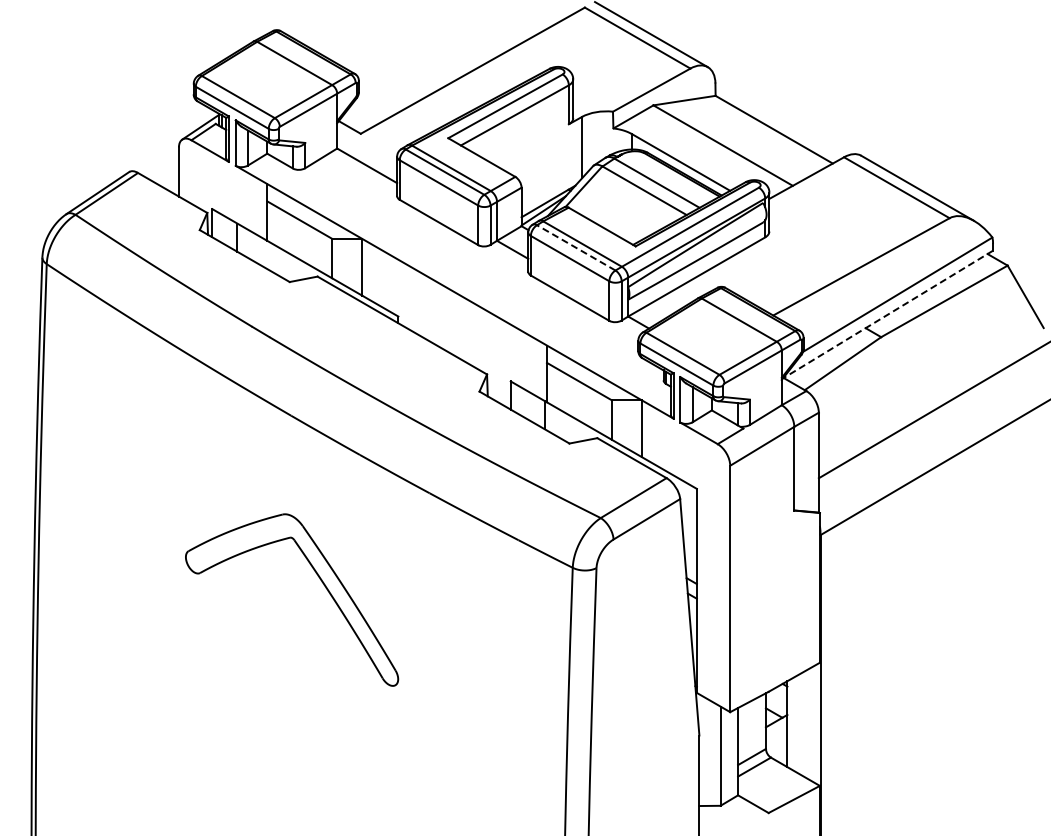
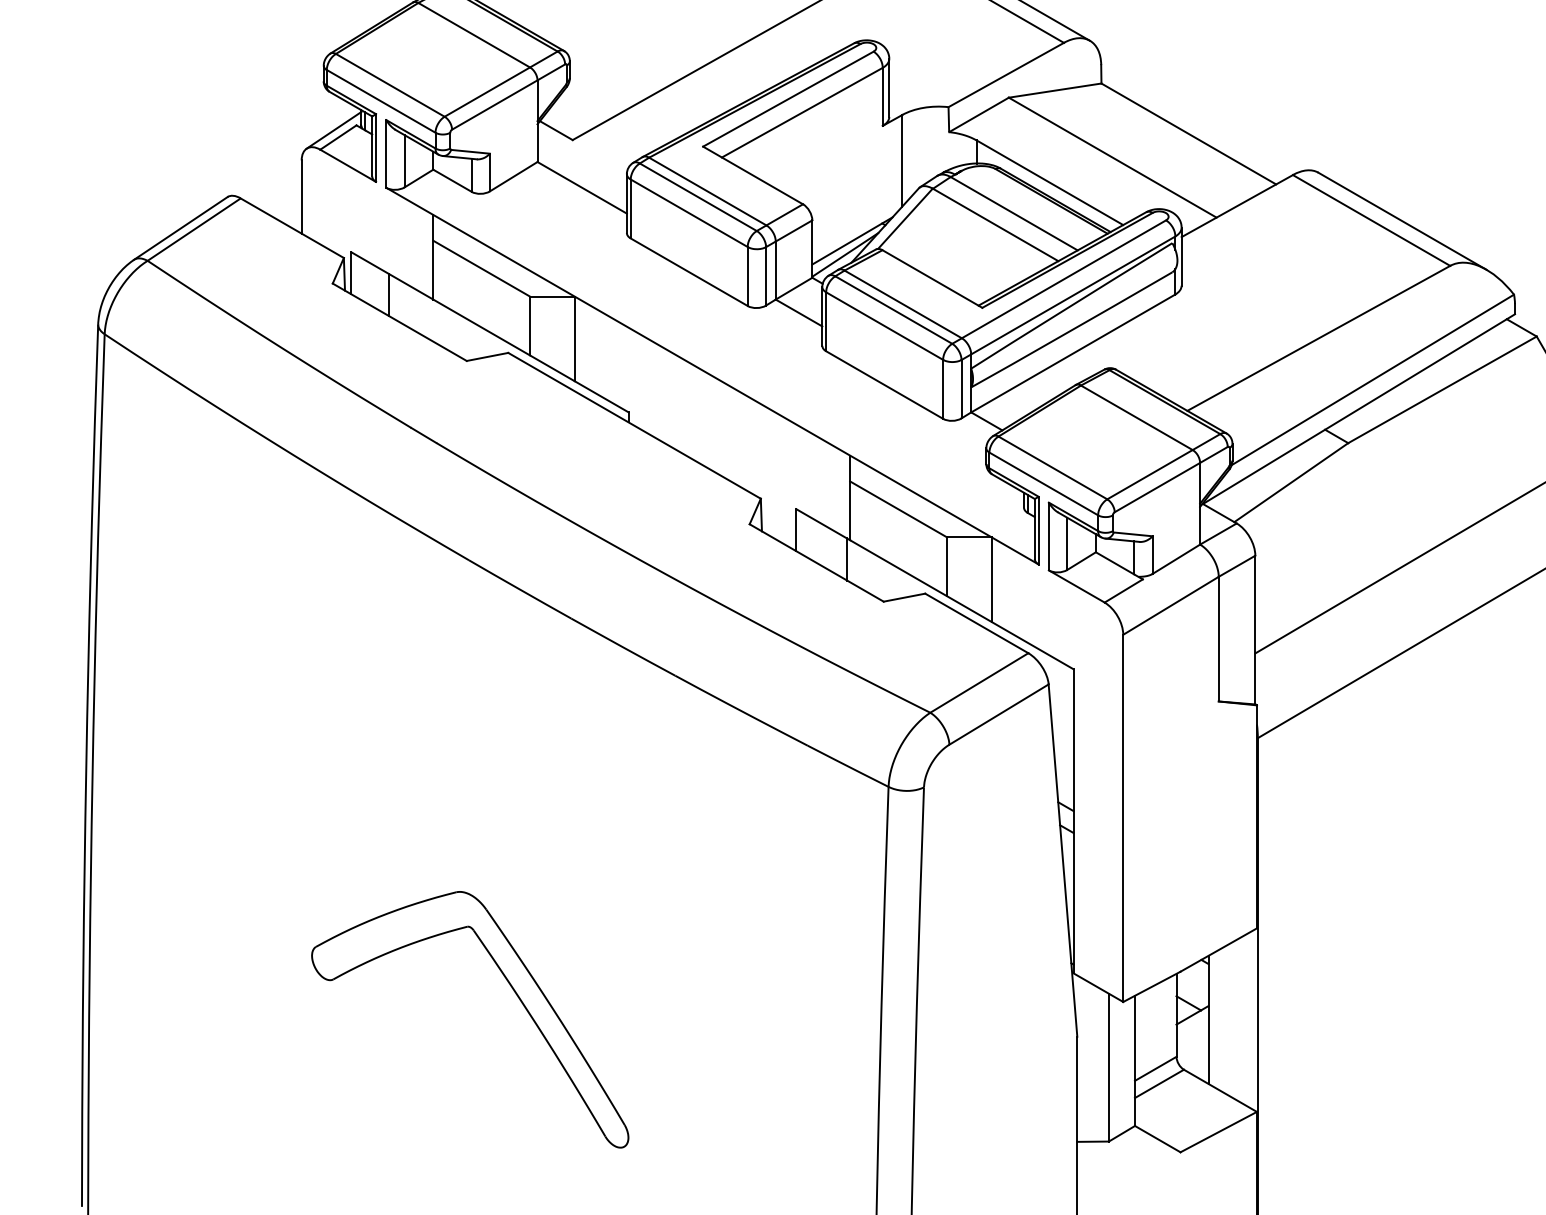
line: (575, 247) -> (892, 309), dashed -> solid
line: (888, 314) -> (1359, 409), dashed -> solid
part: (319, 579) -> (511, 989), moved

